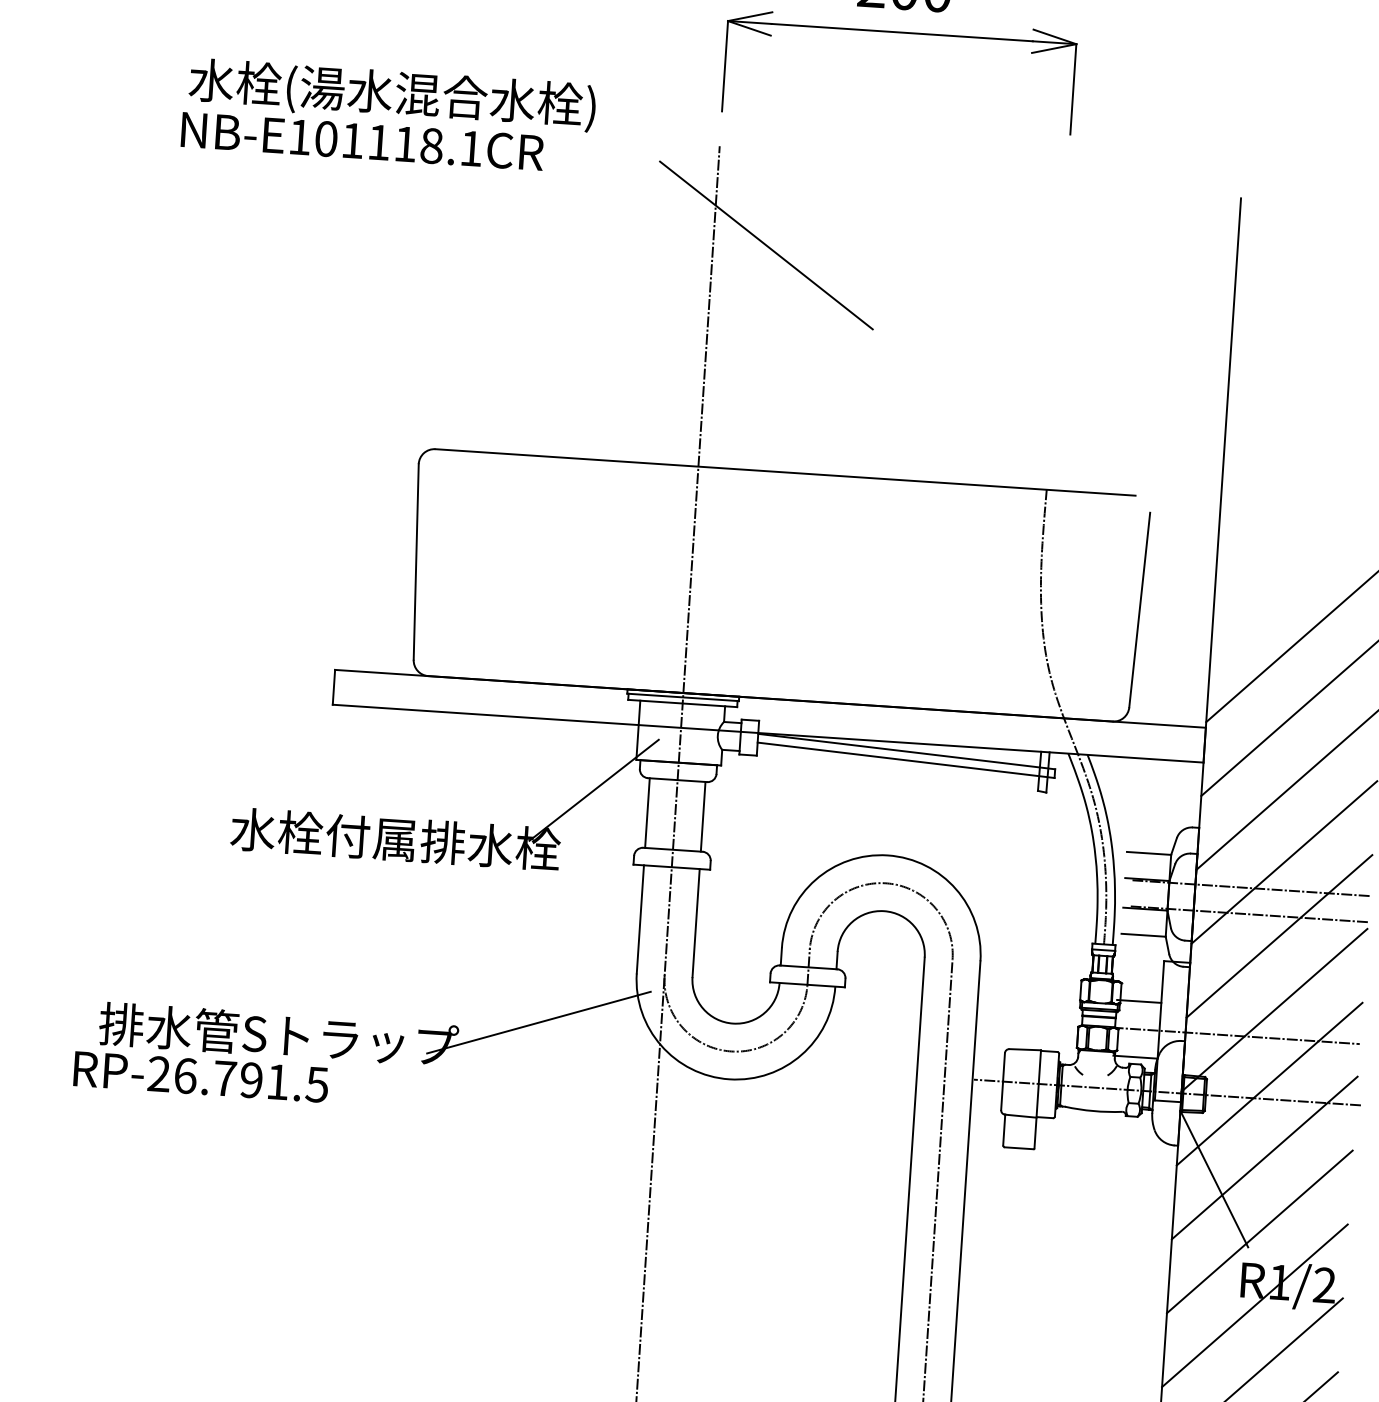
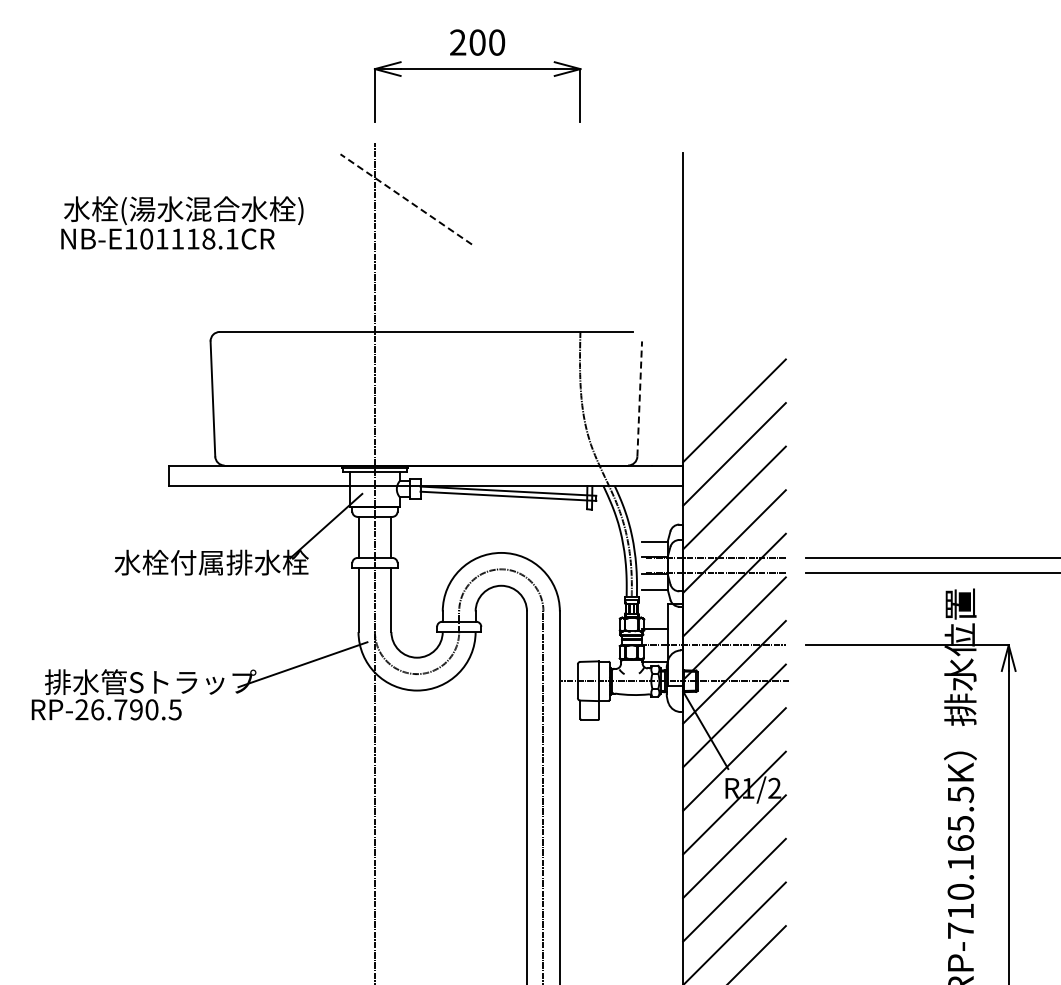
text: (388, 115) -> (182, 222), moved
line: (766, 245) -> (406, 199), solid -> dashed
line: (1139, 609) -> (639, 398), solid -> dashed
text: (277, 1081) -> (151, 709), RP-26.791.5 -> RP-26.790.5

